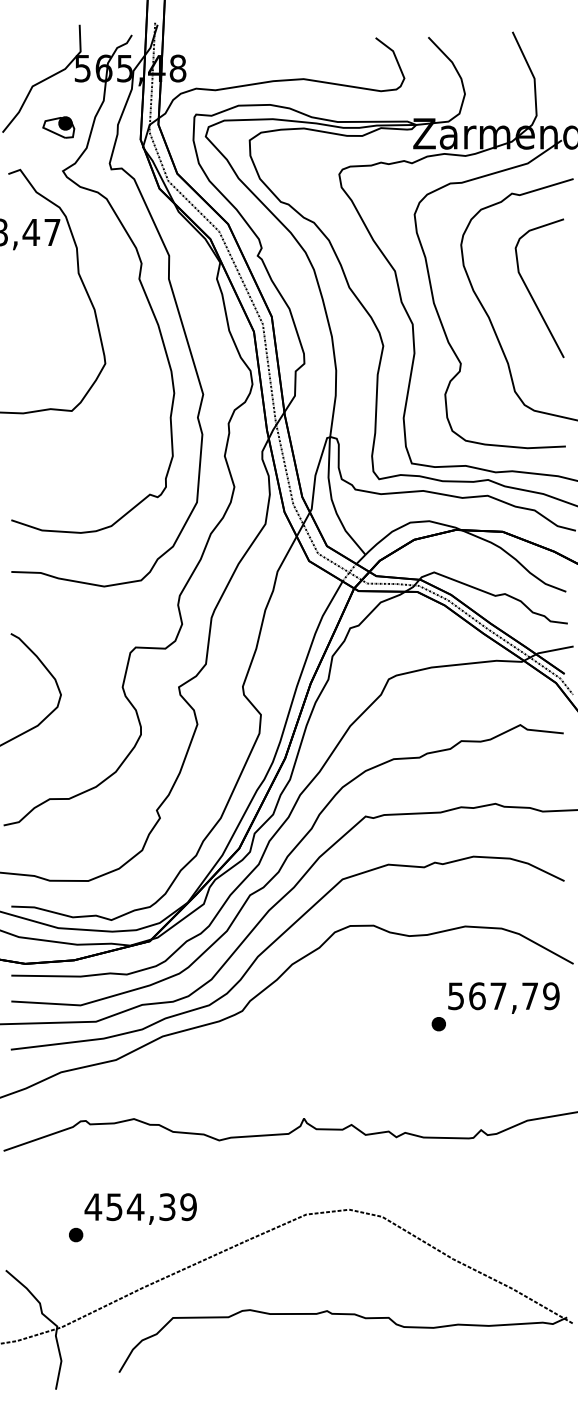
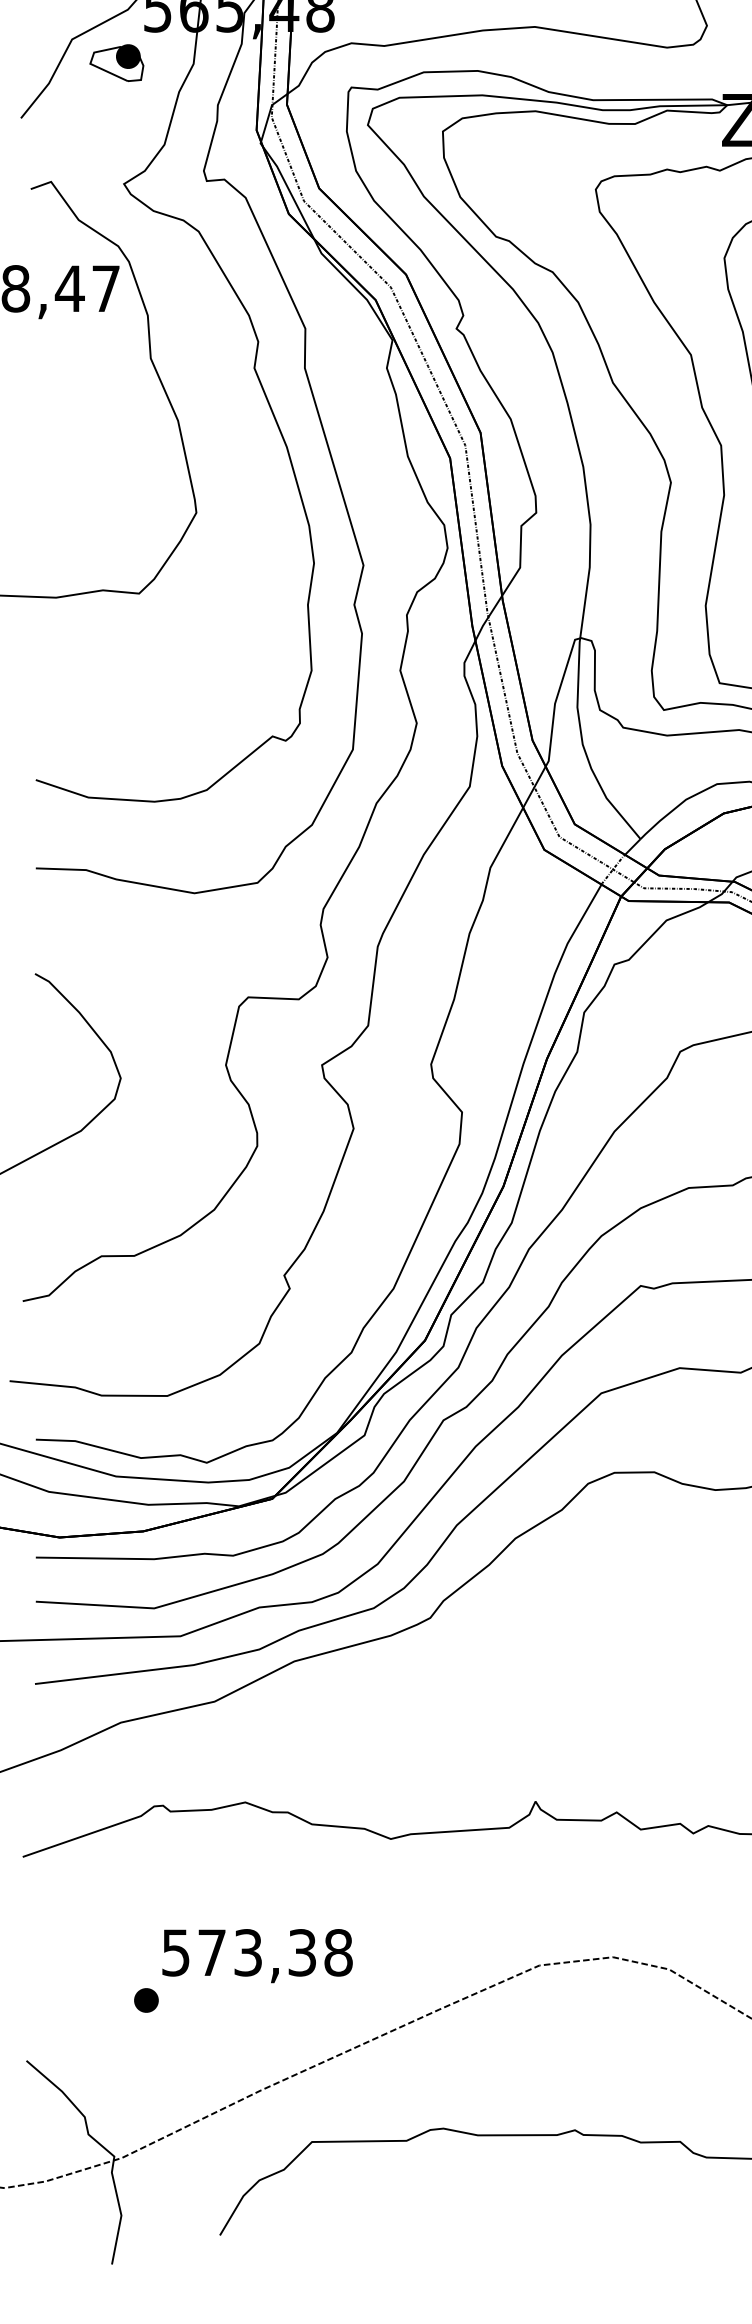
part: (58, 127) -> (116, 63), moved
text: (140, 1207) -> (256, 1953), 454,39 -> 573,38

